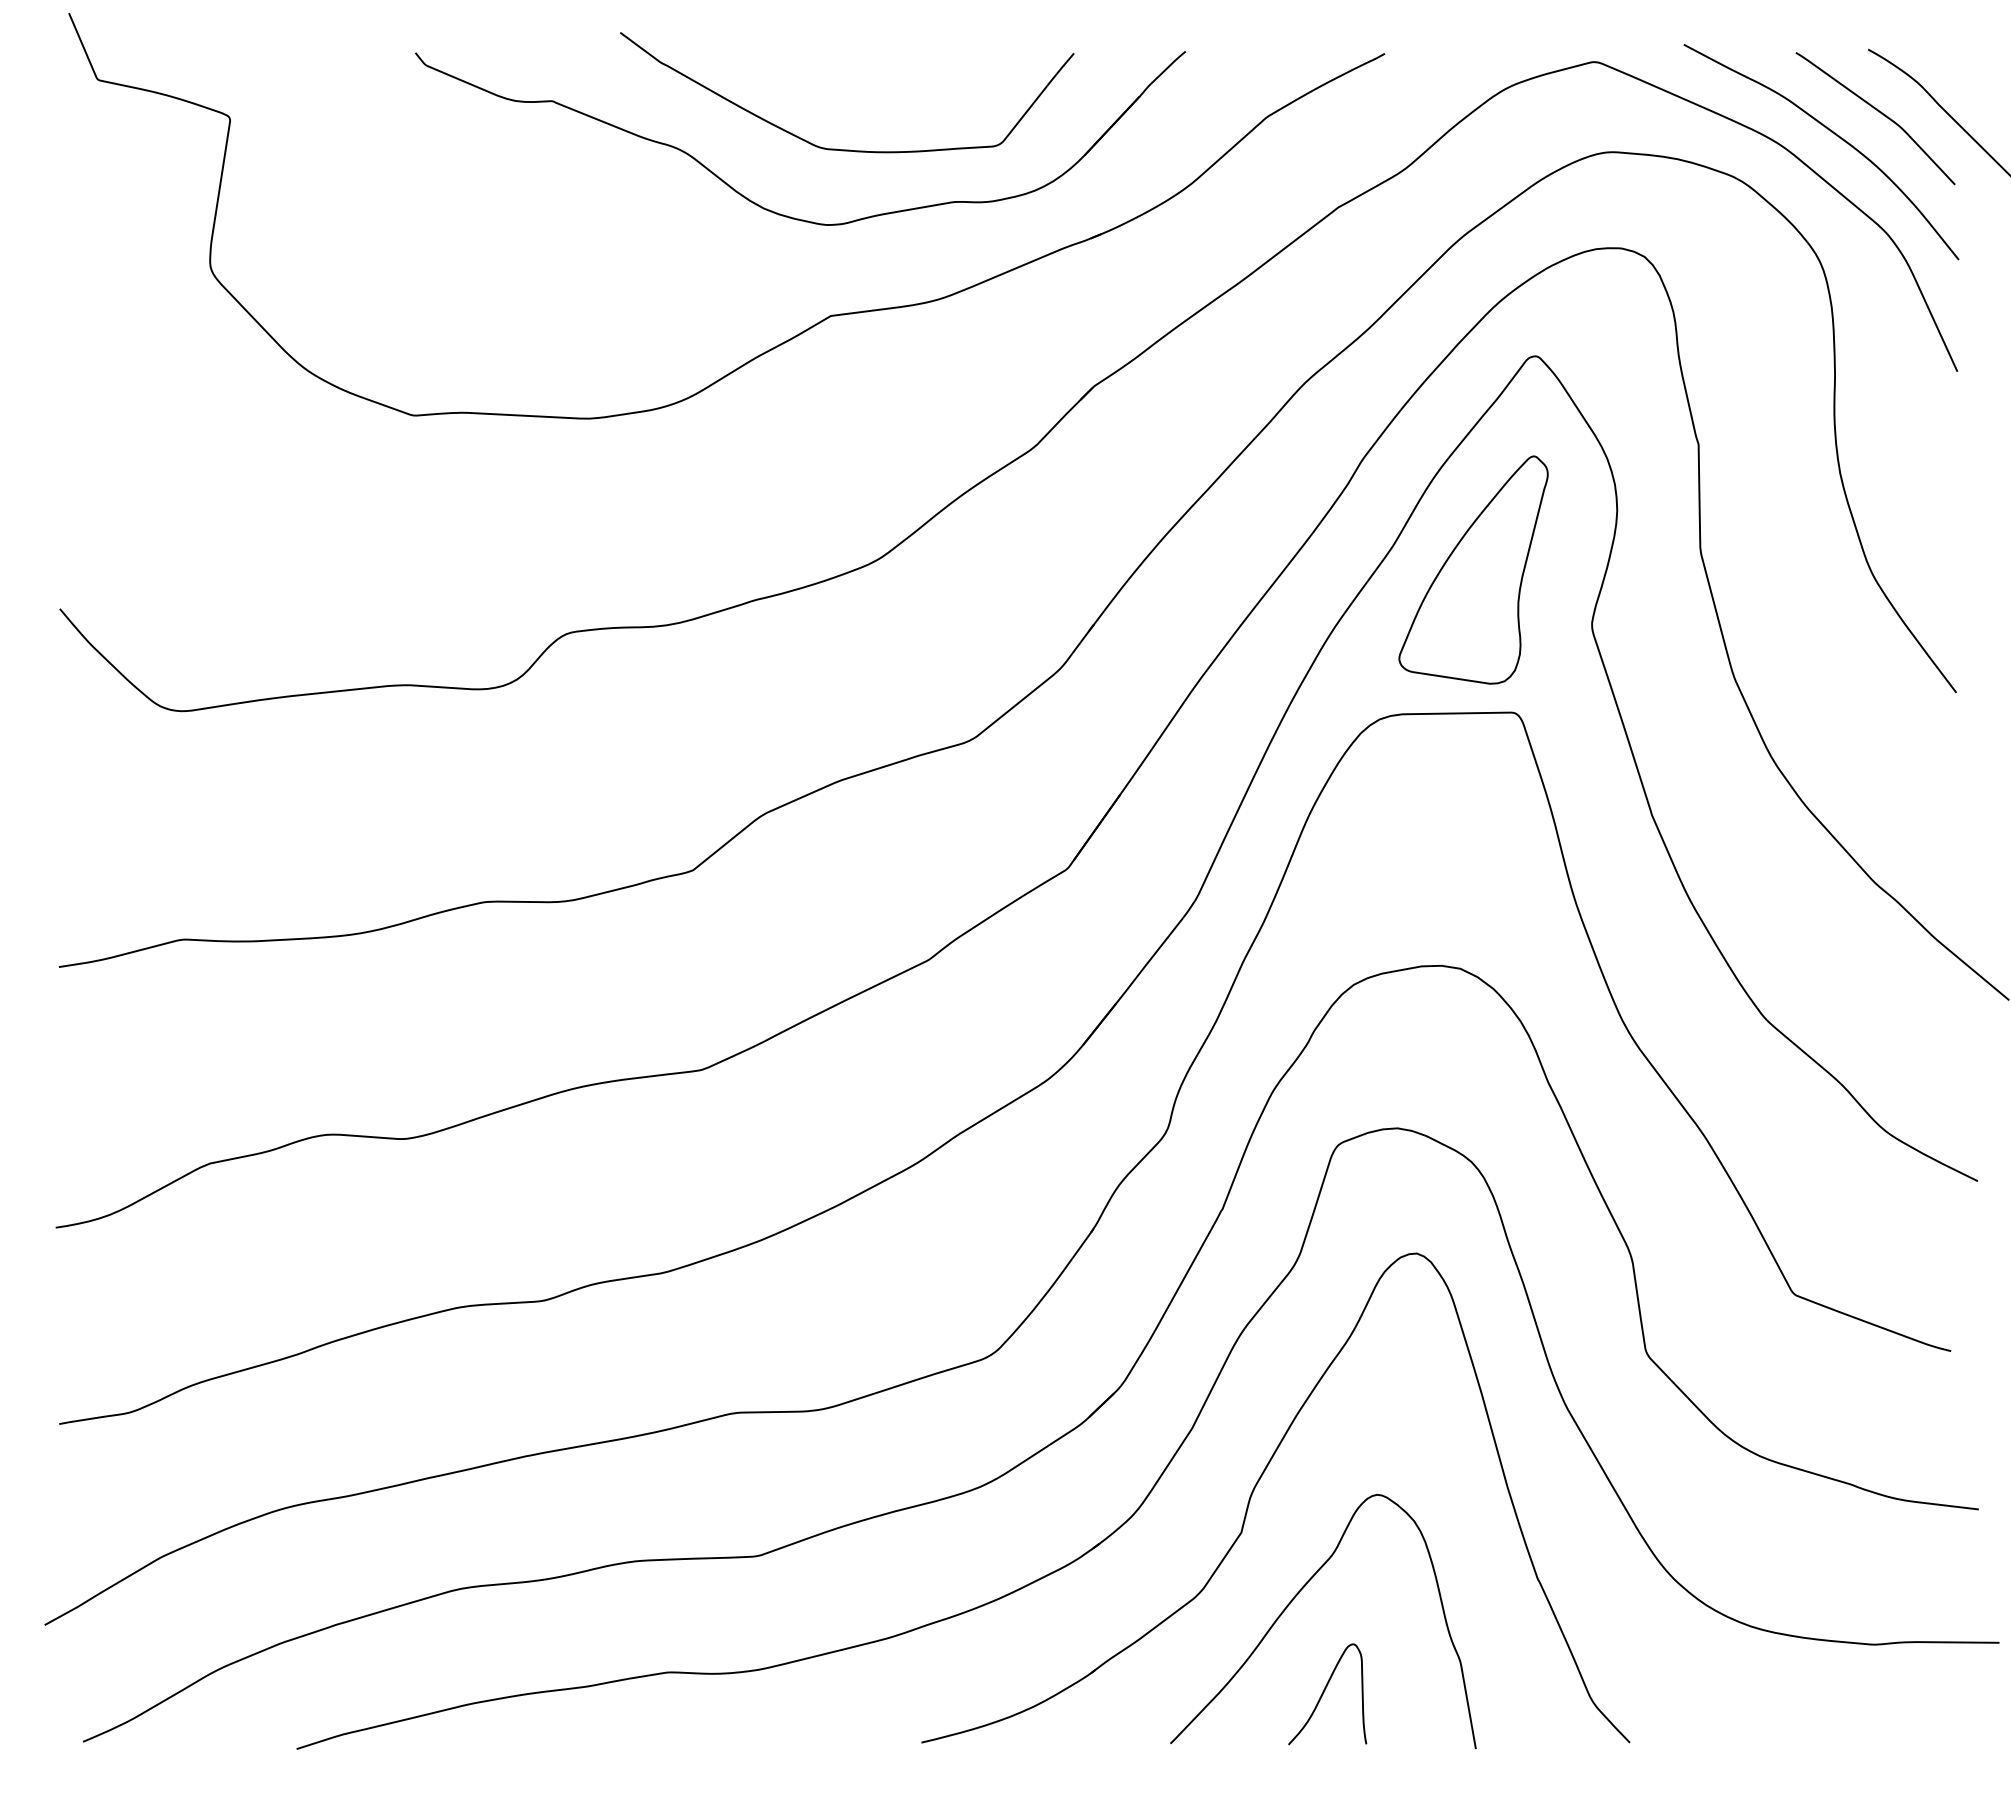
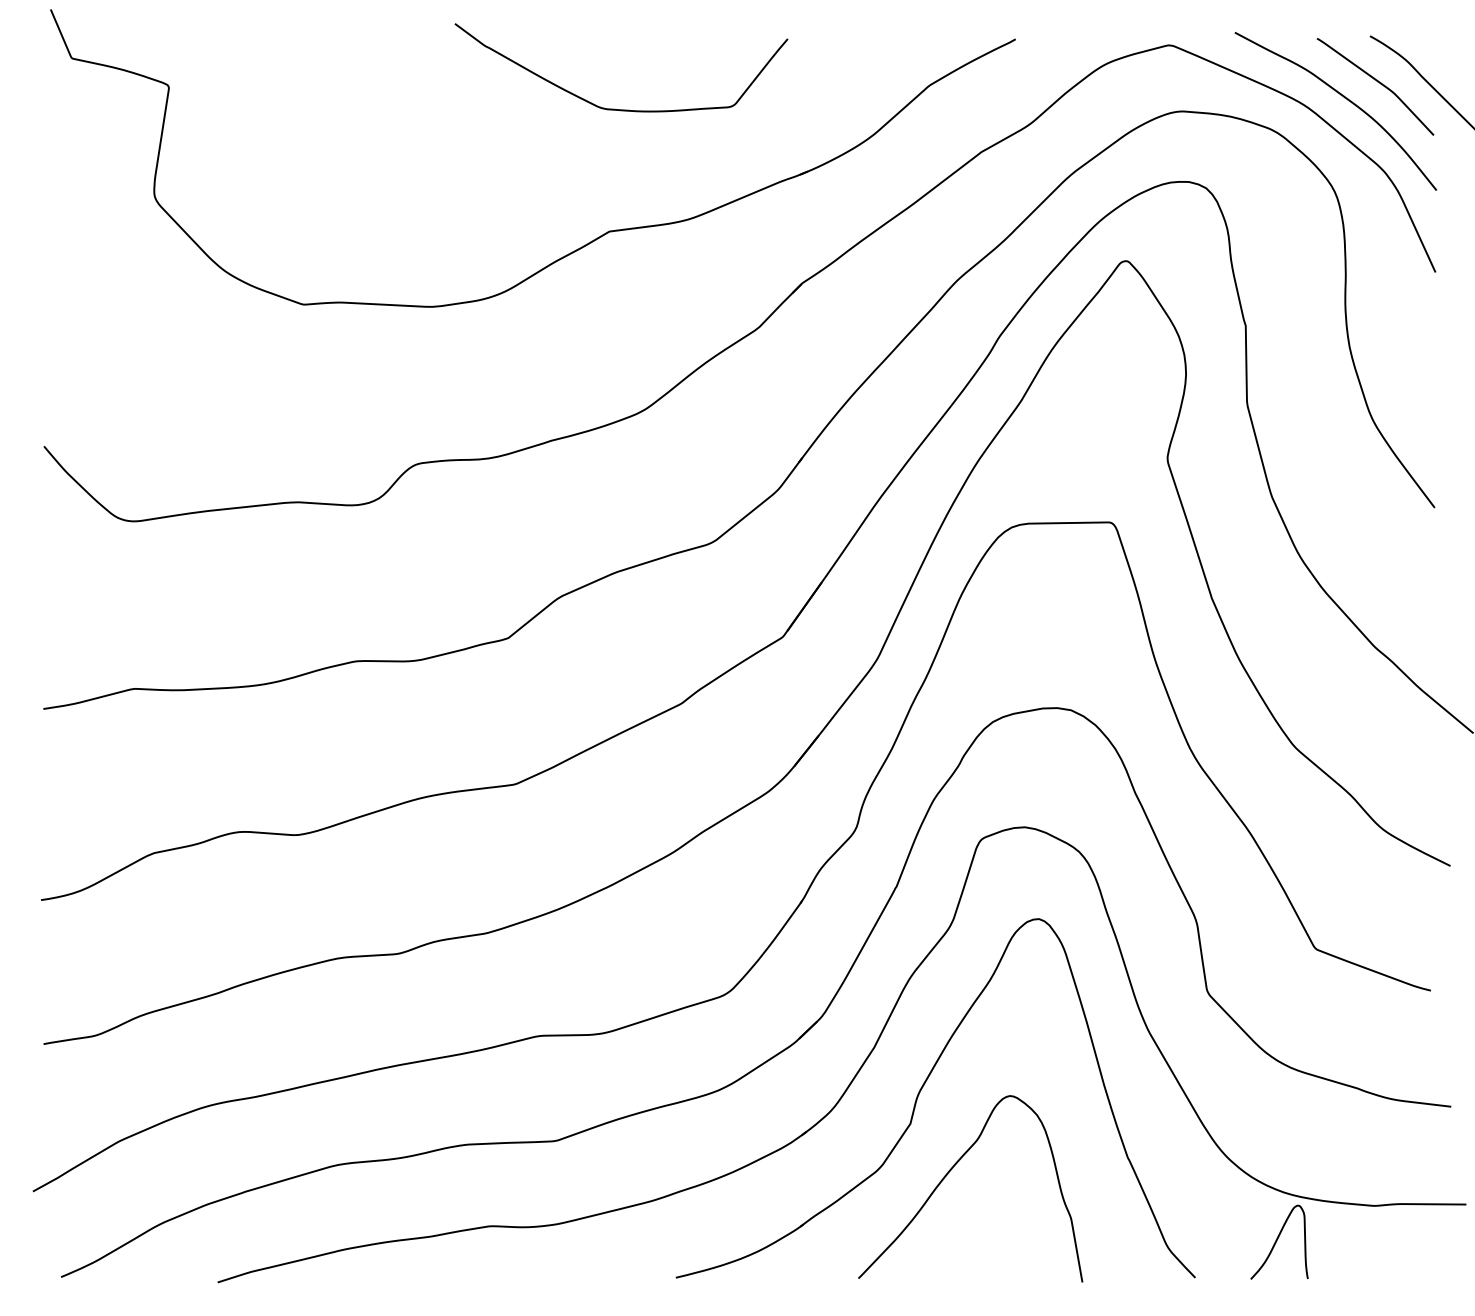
part: (772, 210) -> (566, 154), removed
part: (1473, 569) -> (1080, 417), removed
curve: (1324, 1692) -> (1277, 1240), moved

